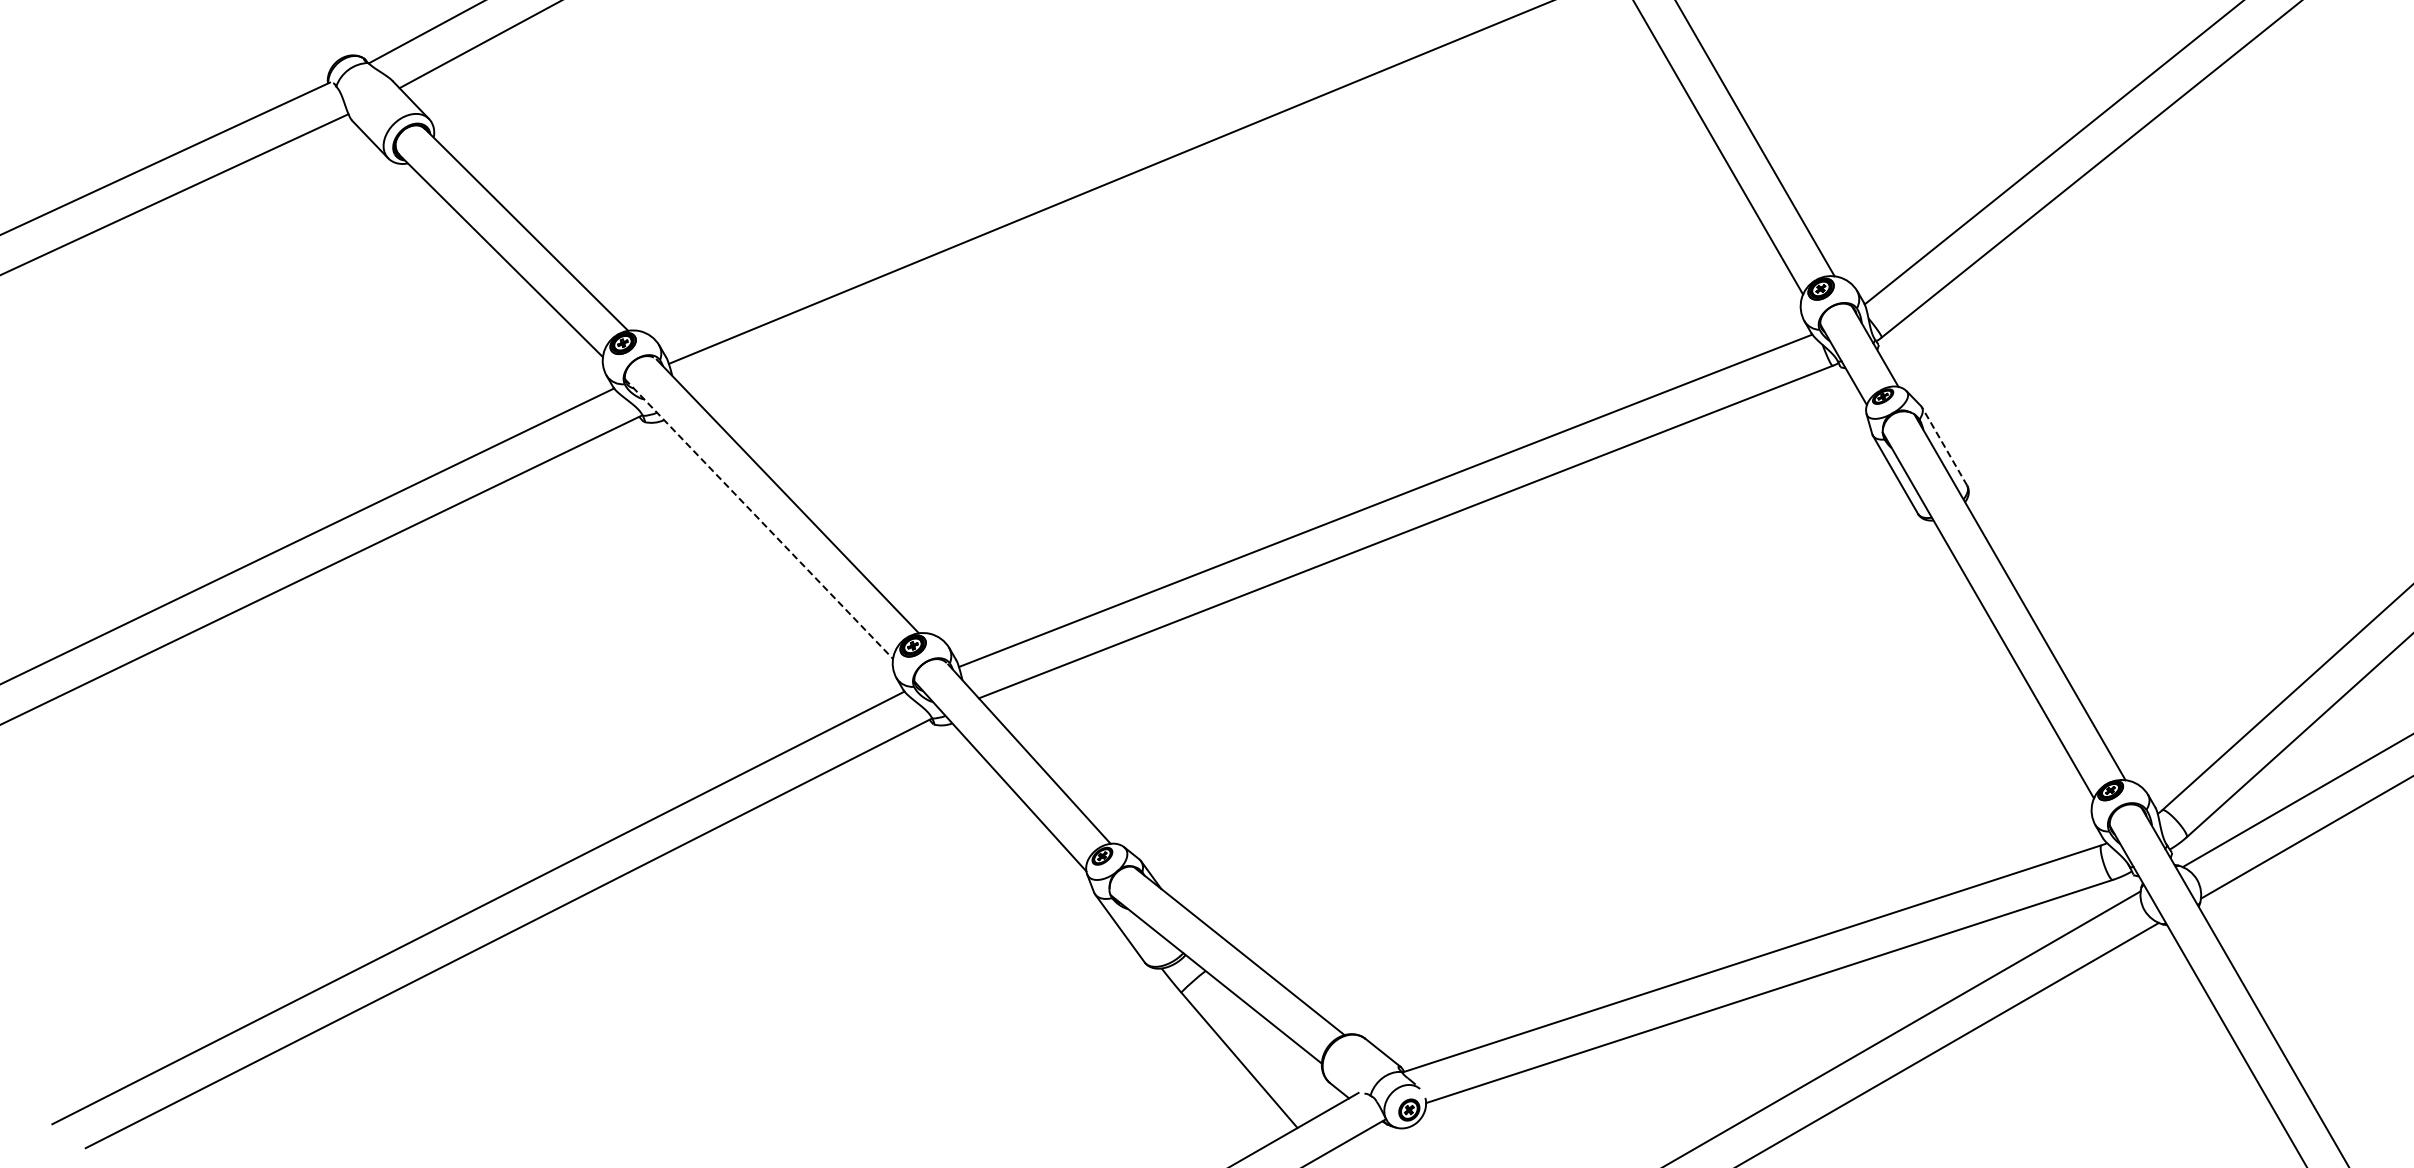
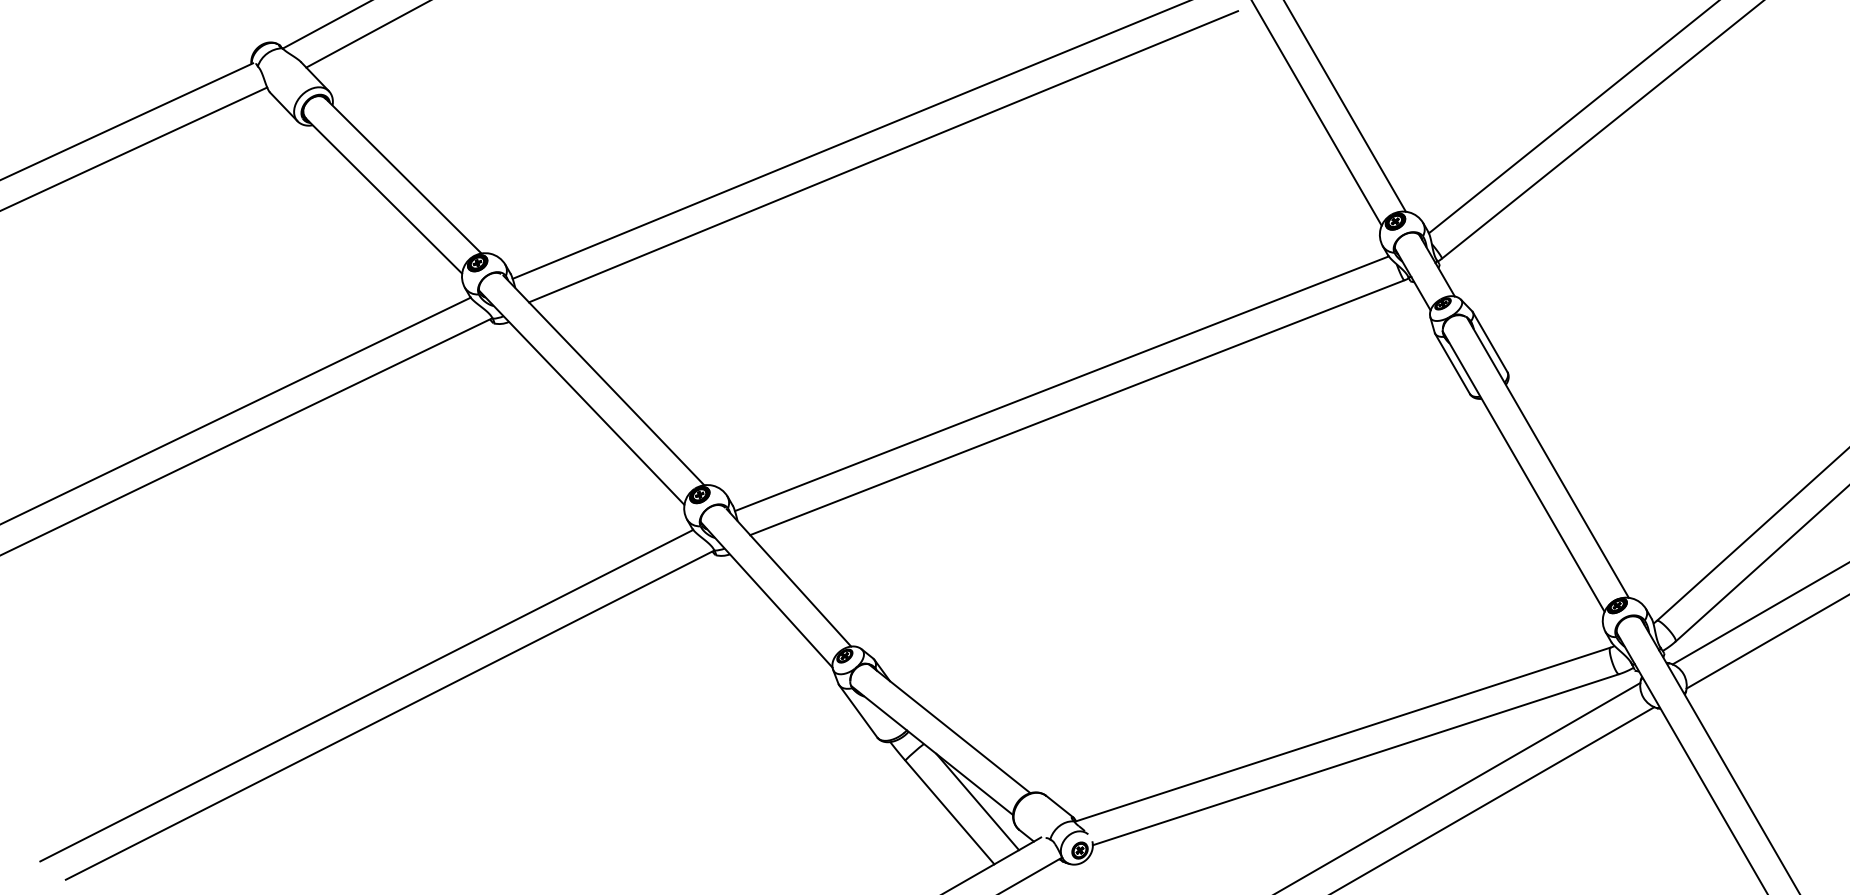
line: (1152, 204) -> (883, 156), added
line: (1944, 446) -> (1490, 342), dashed -> solid
line: (759, 519) -> (582, 398), dashed -> solid
line: (1275, 1046) -> (977, 801), added

